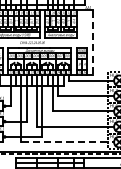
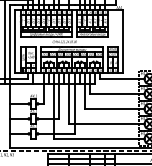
line: (92, 42) -> (123, 41), dashed -> solid
line: (67, 142) -> (99, 139), dashed -> solid

